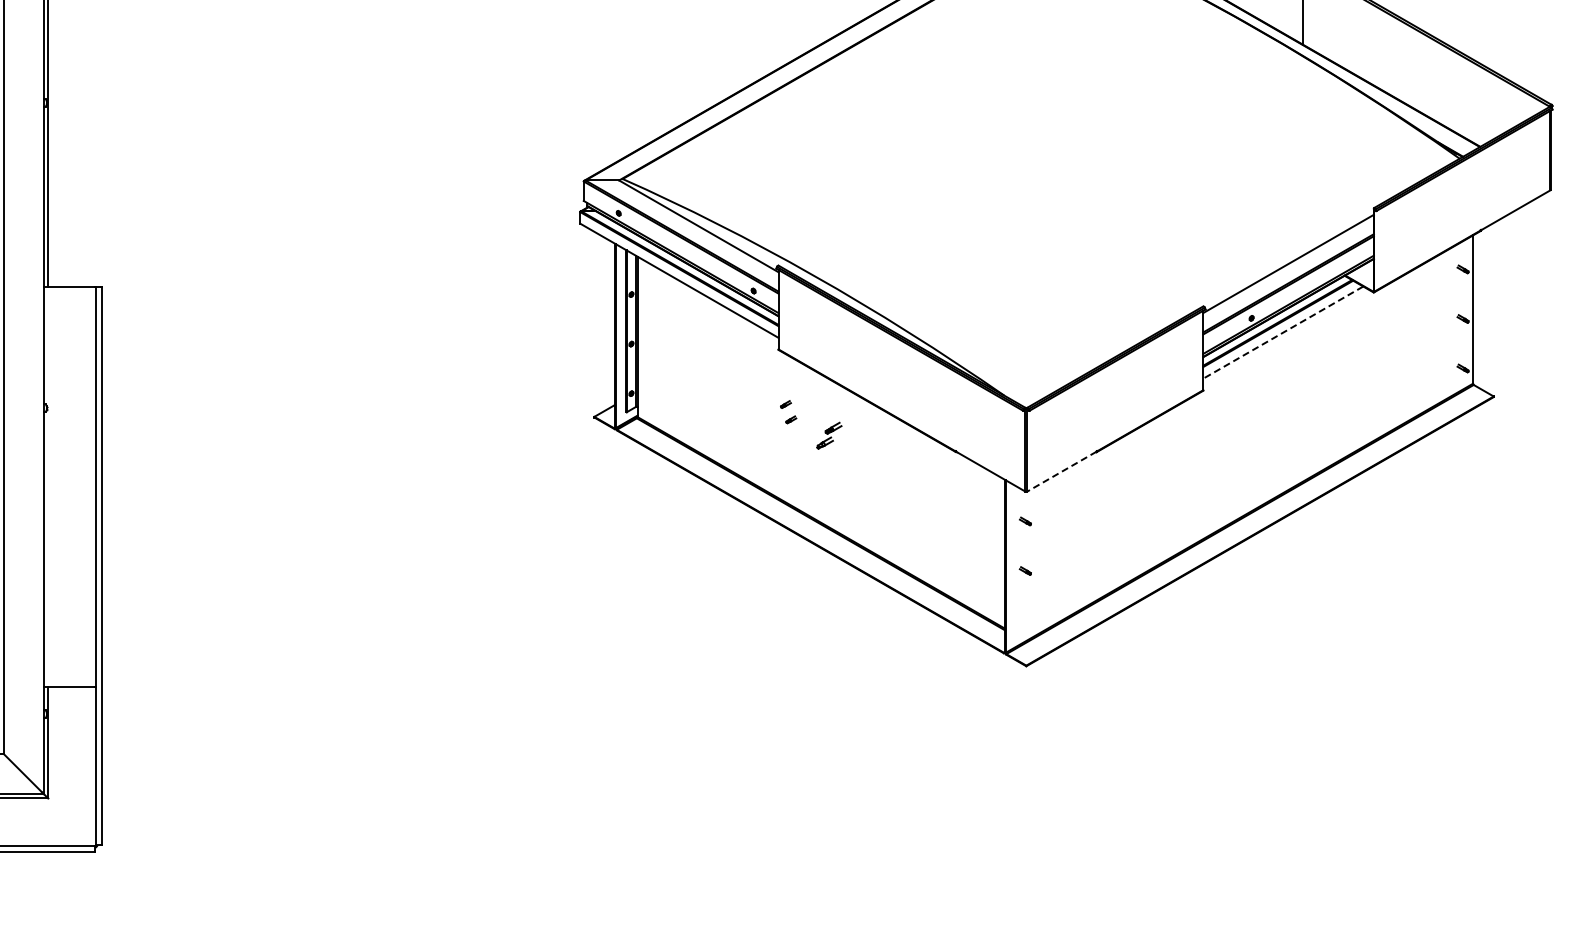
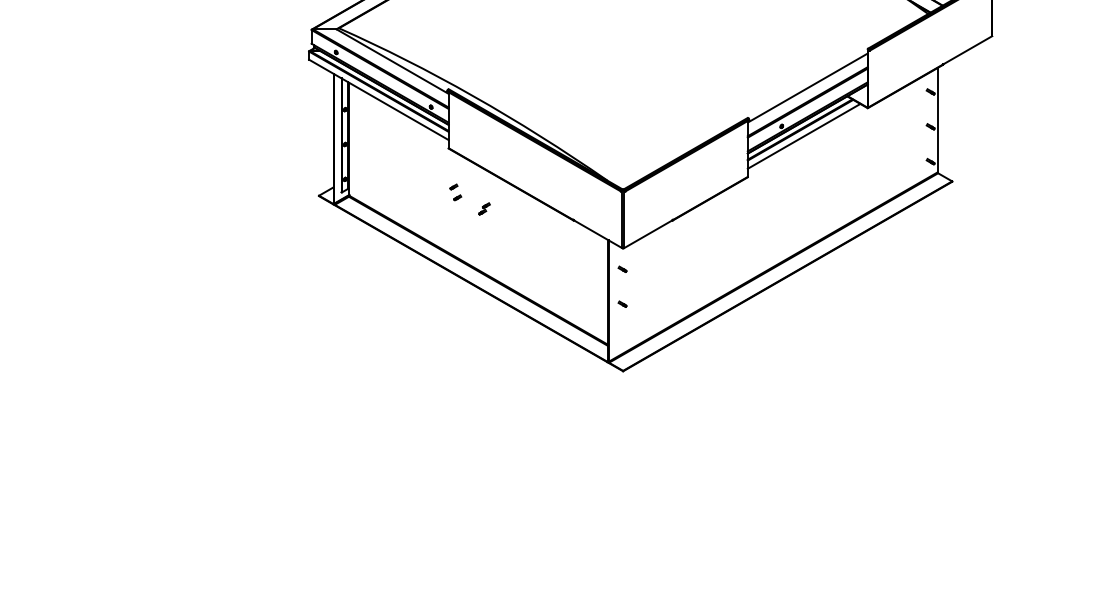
line: (1282, 332) -> (803, 136), dashed -> solid
part: (829, 435) -> (484, 208), size x0.62
line: (1062, 471) -> (648, 234), dashed -> solid

